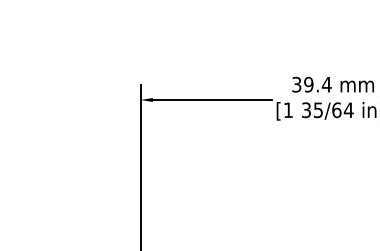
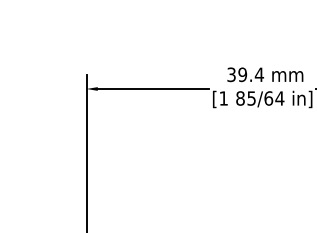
text: (306, 110) -> (240, 98), 35/64 -> 85/64

